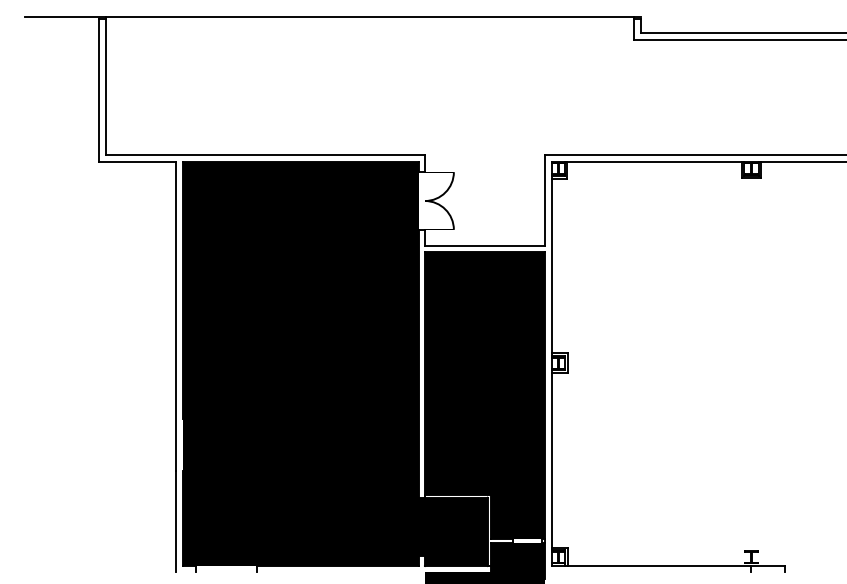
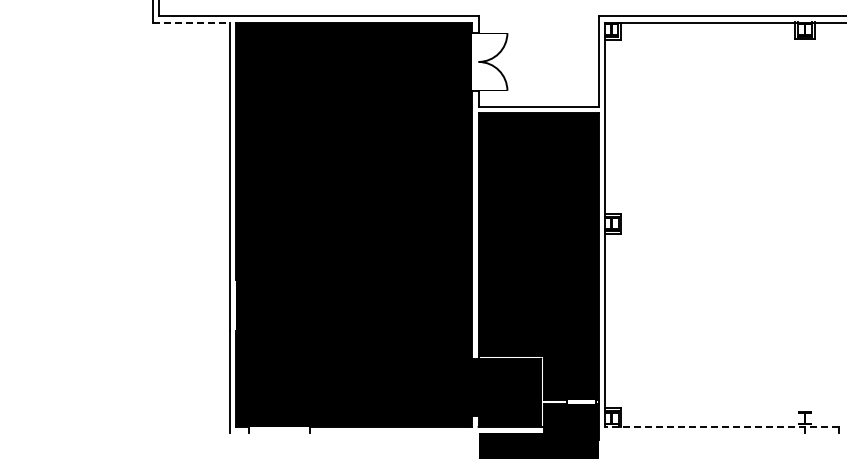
line: (138, 161) -> (192, 22), solid -> dashed
line: (668, 565) -> (722, 426), solid -> dashed

